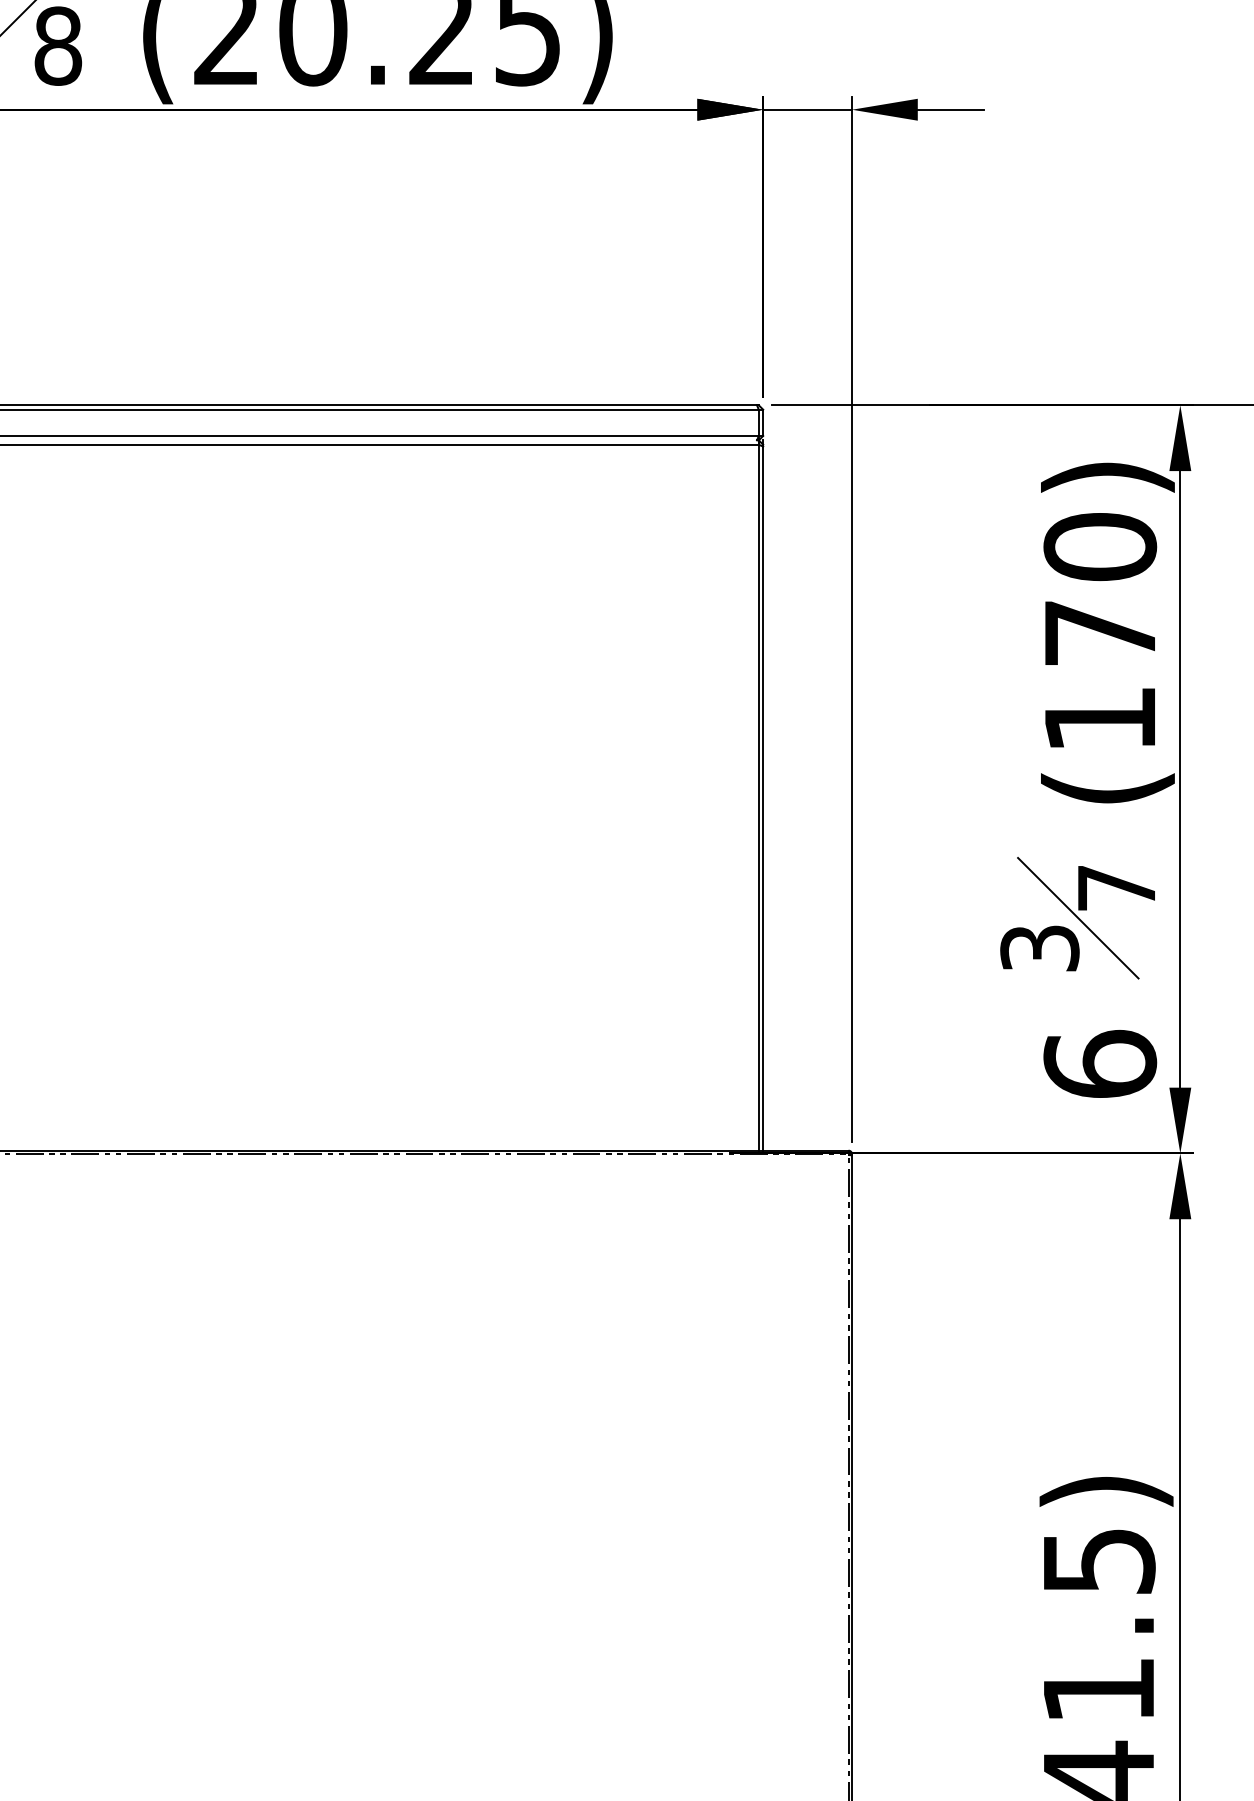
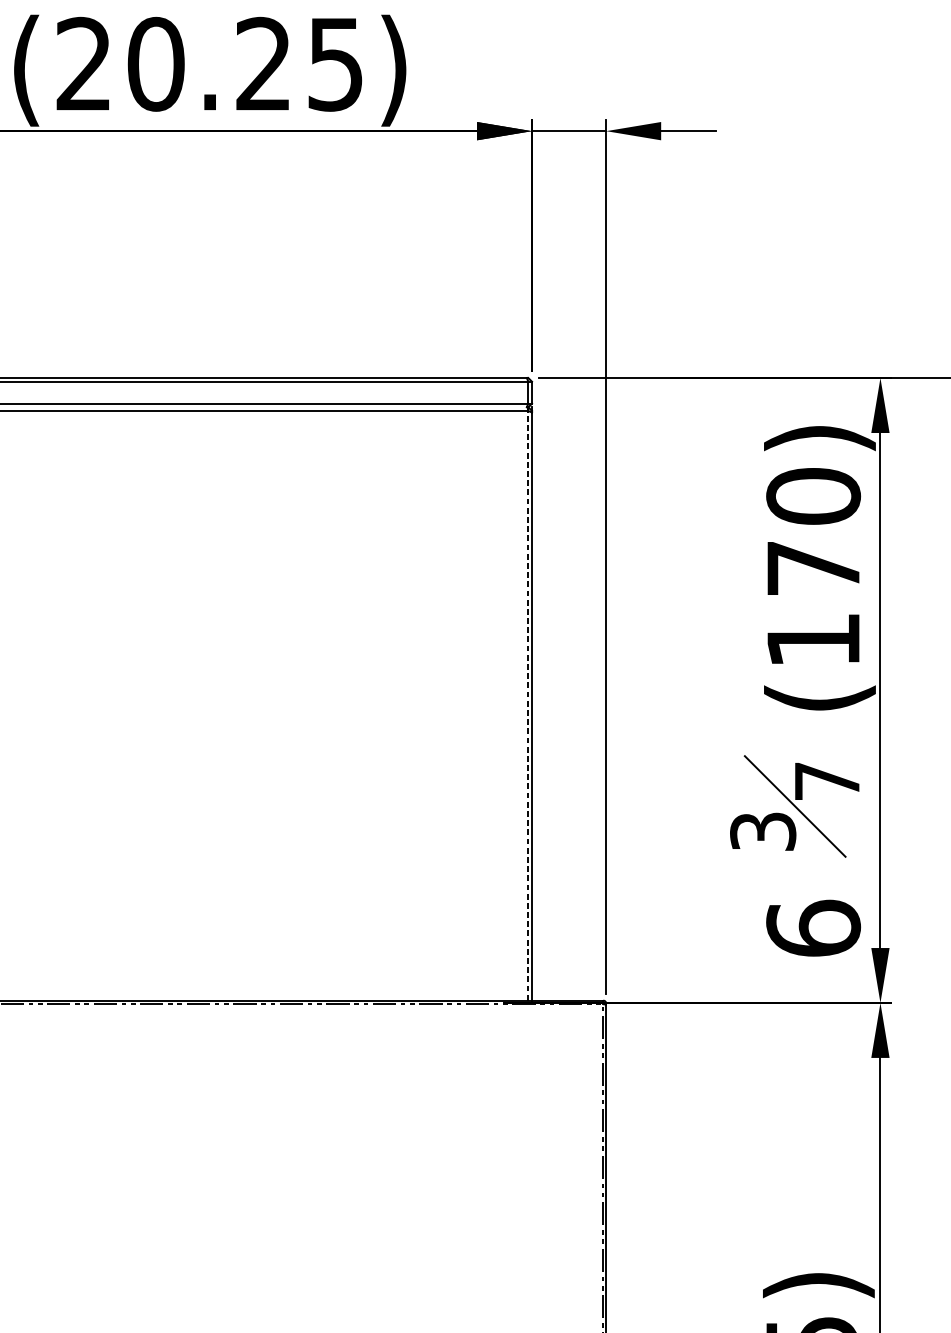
line: (758, 793) -> (528, 702), solid -> dashed

